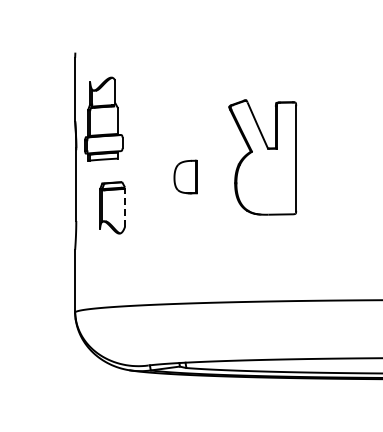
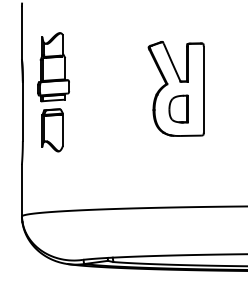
part: (103, 118) -> (53, 66), moved
part: (185, 176) -> (178, 108), moved
line: (125, 207) -> (63, 130), dashed -> solid

